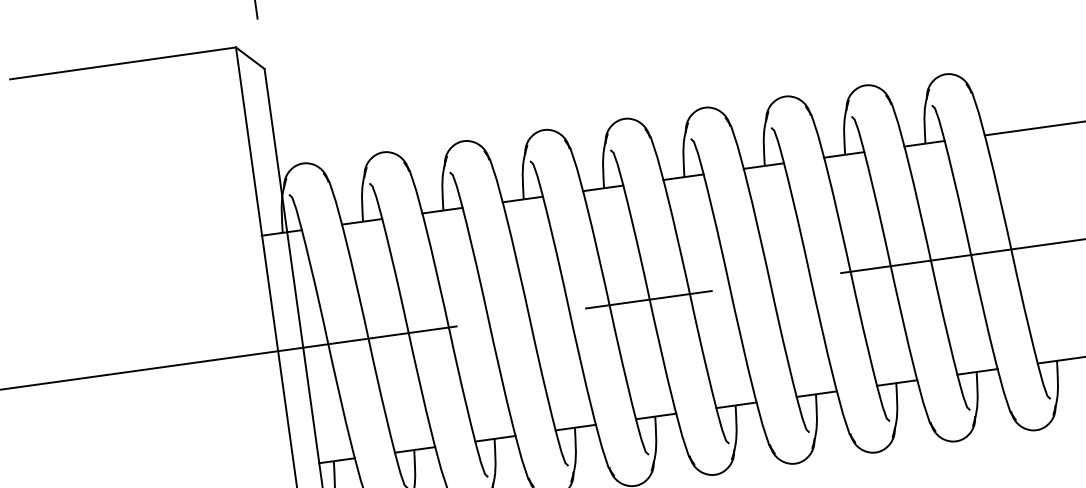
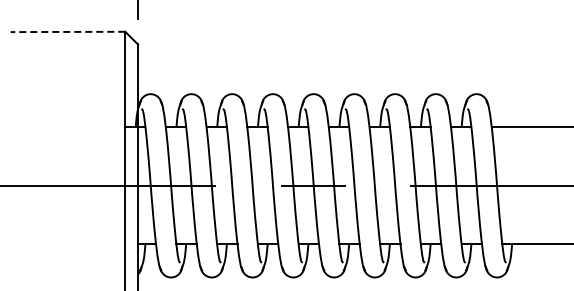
line: (121, 62) -> (67, 31), solid -> dashed

